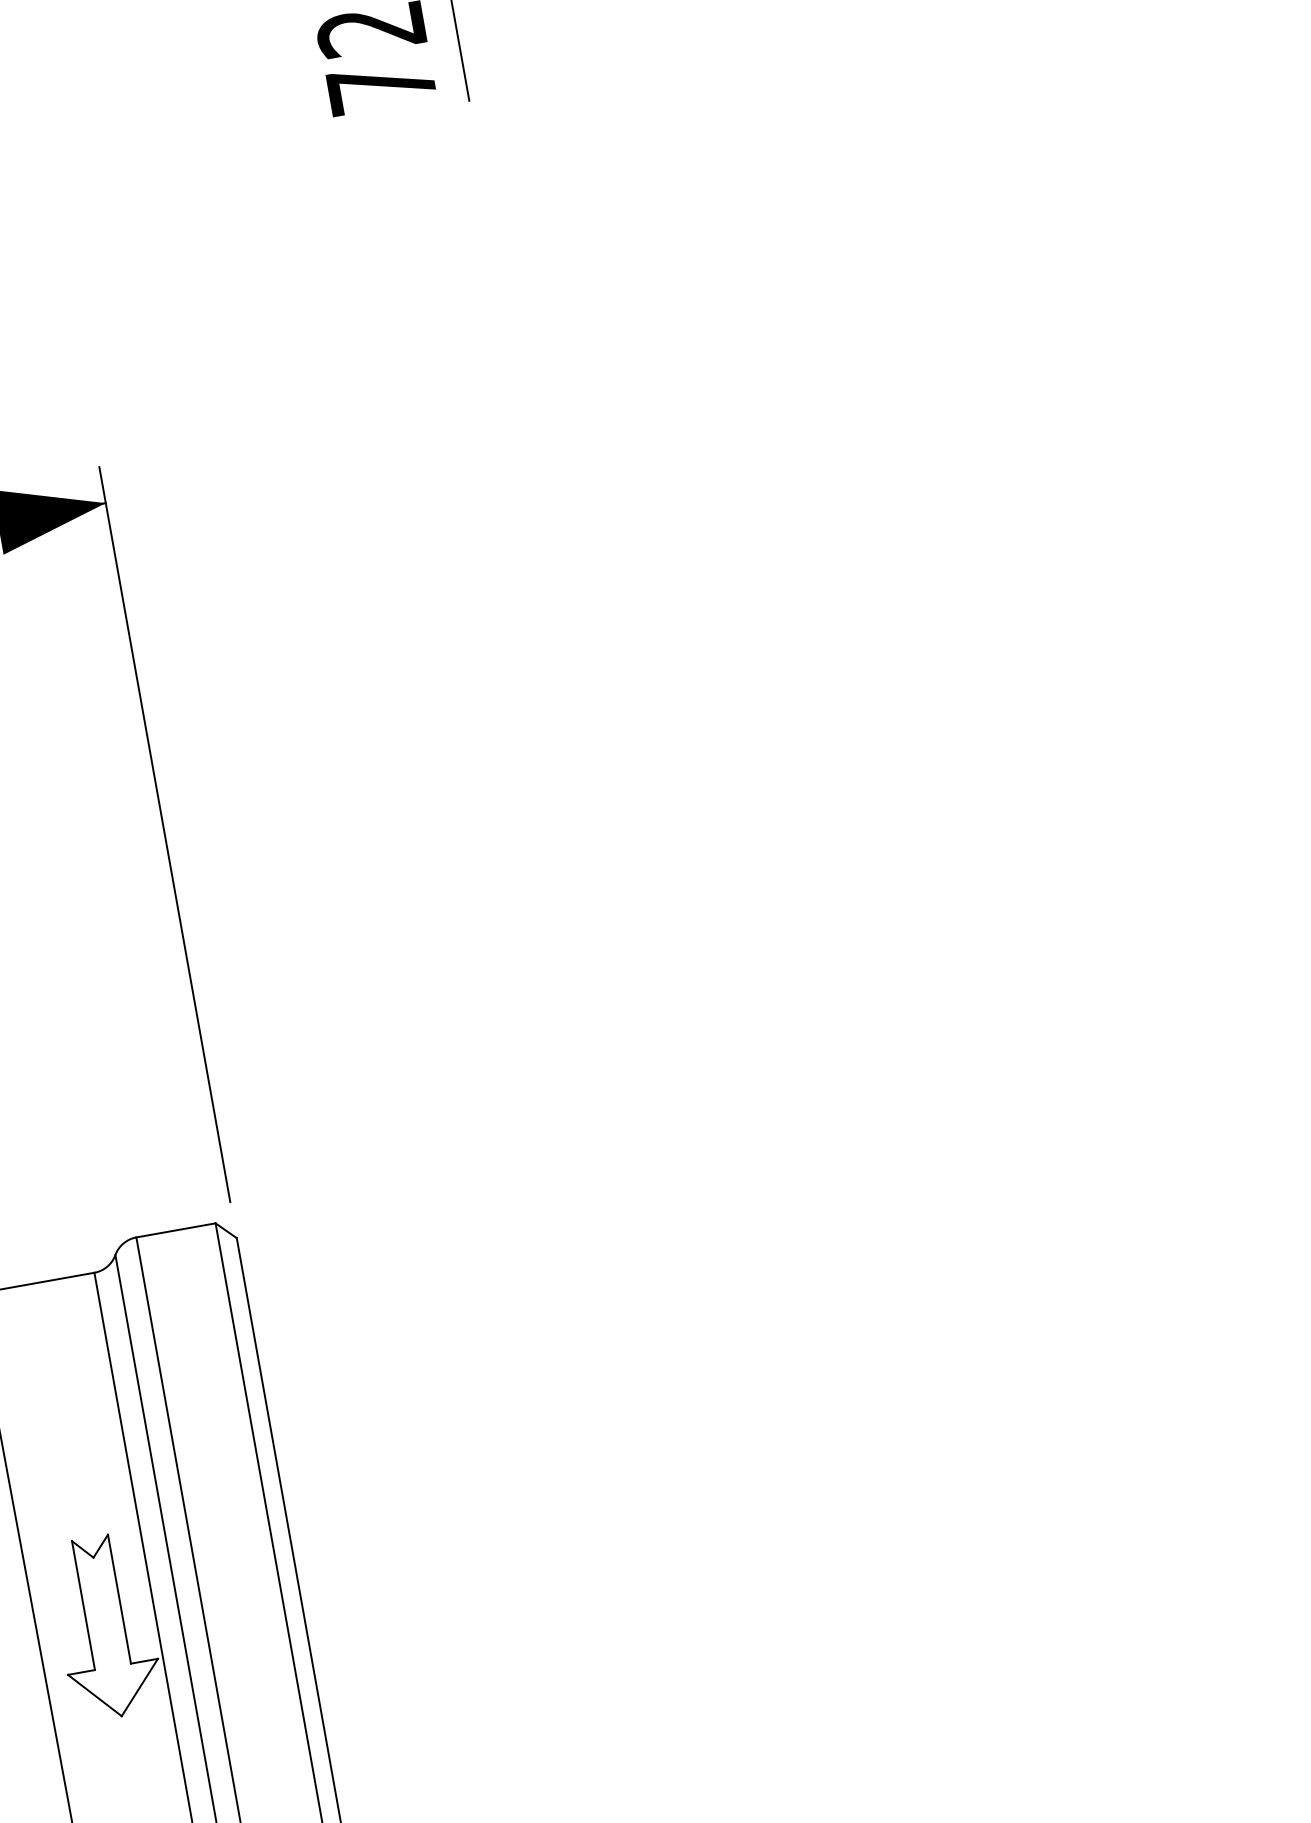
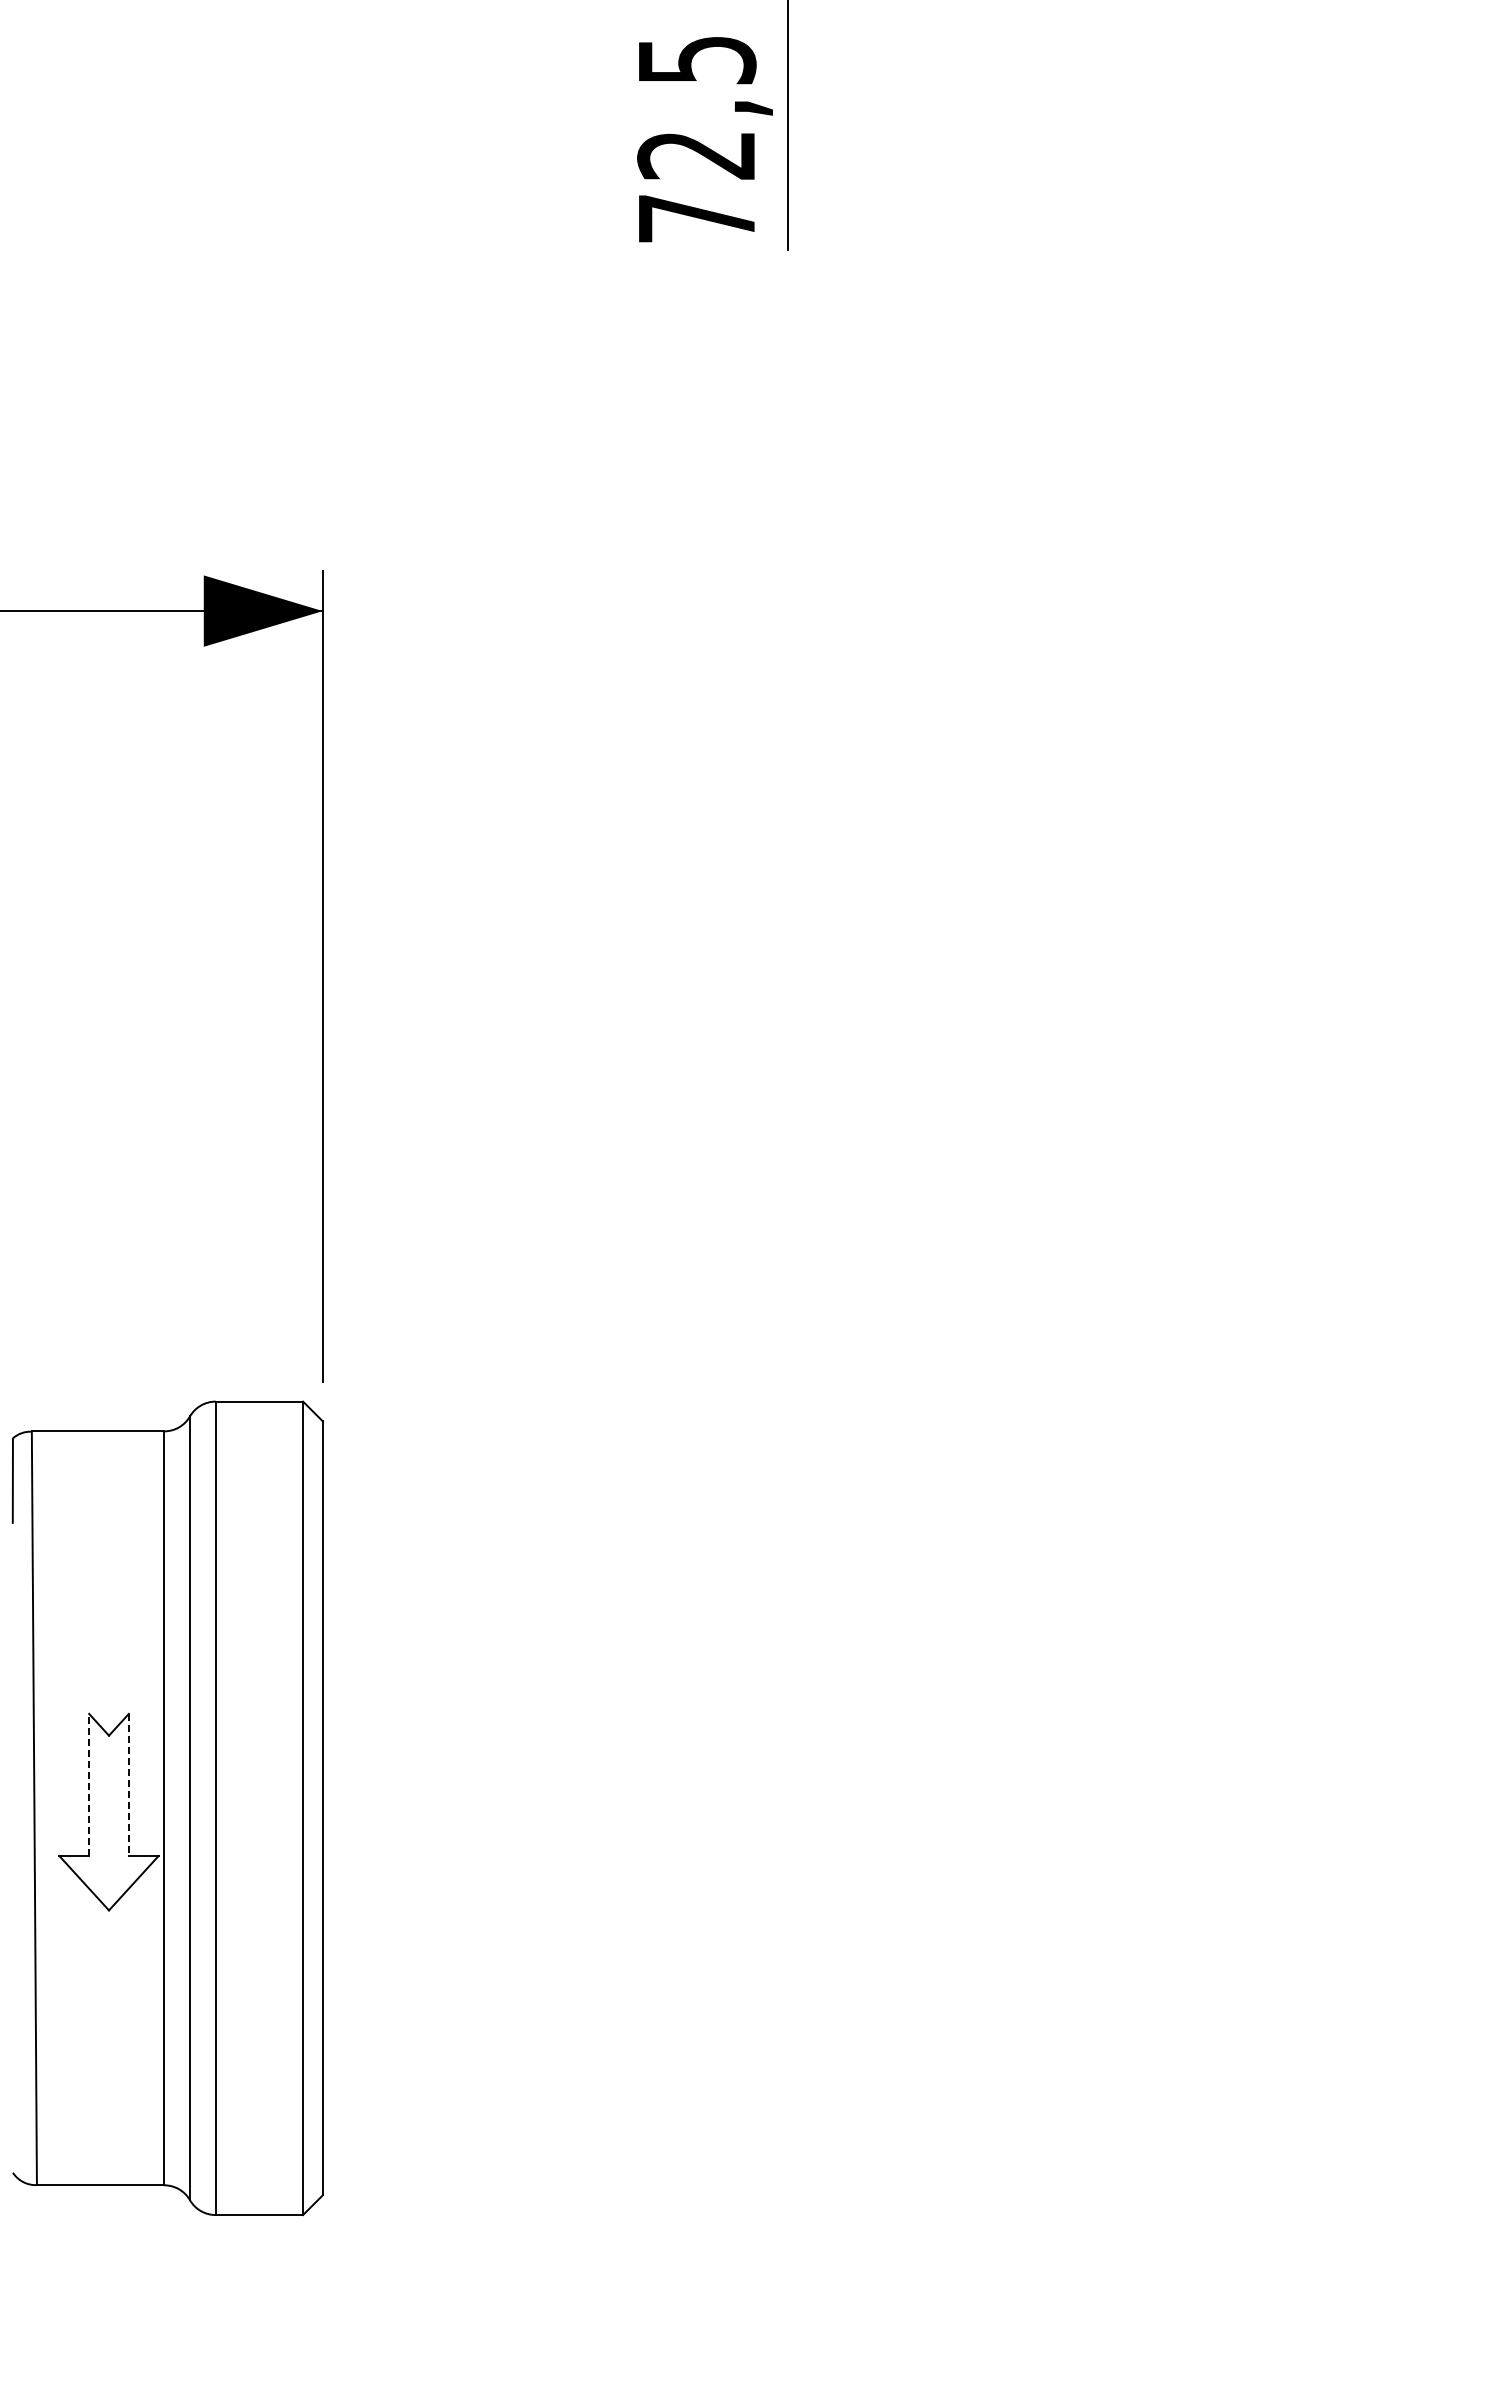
line: (119, 1599) -> (128, 1785), solid -> dashed
line: (83, 1605) -> (89, 1784), solid -> dashed

